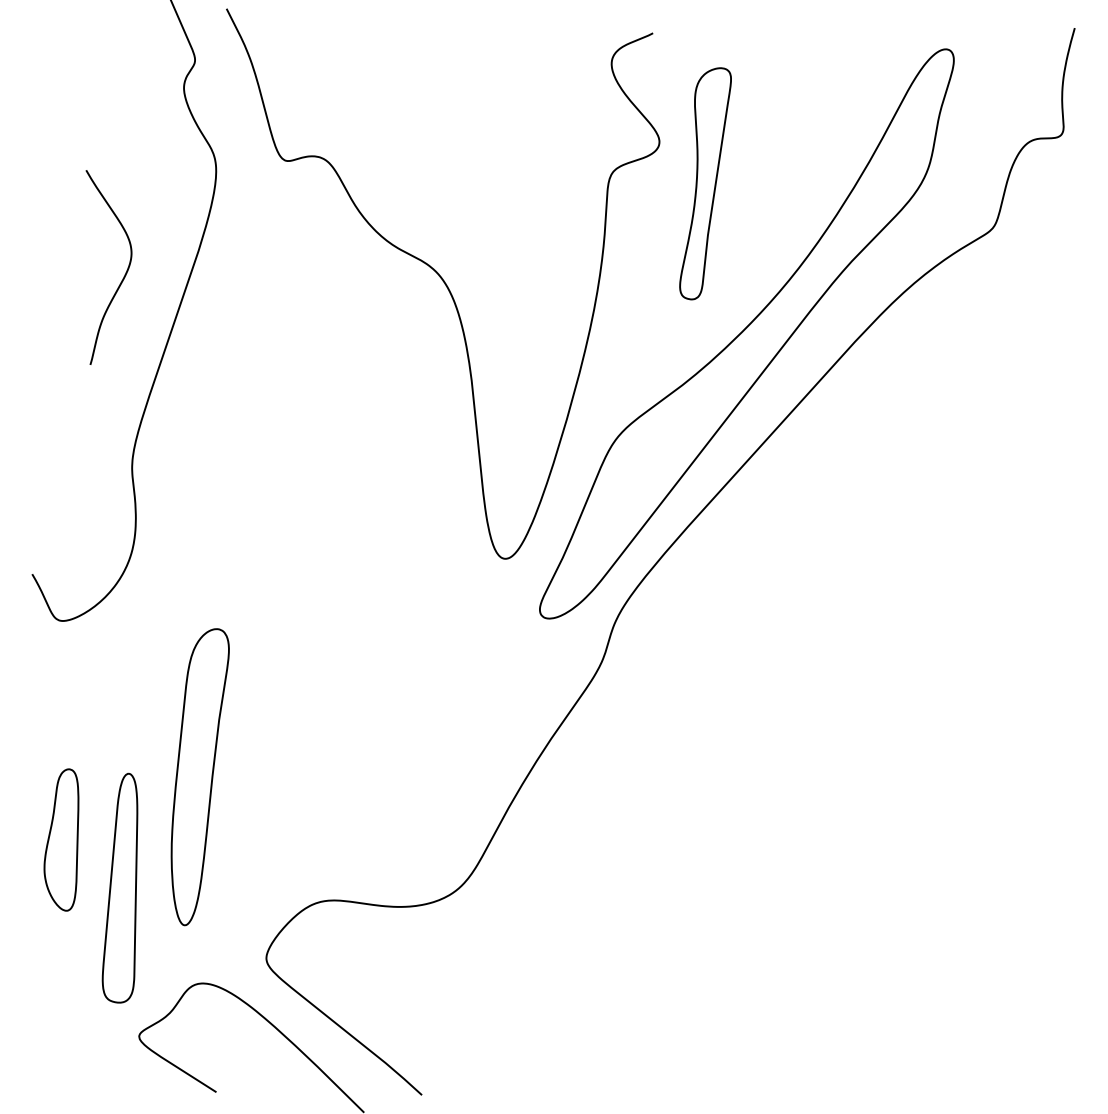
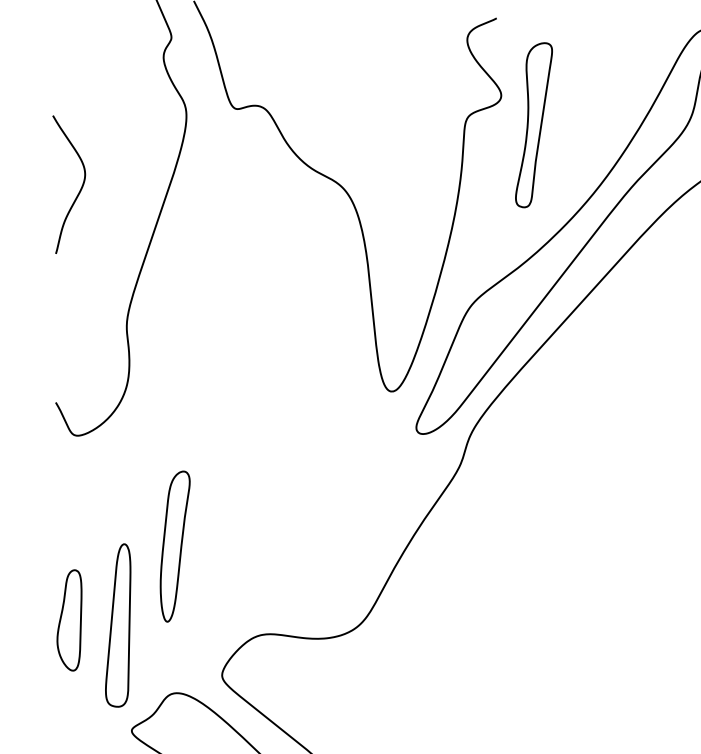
curve: (124, 274) -> (80, 189), moved
part: (200, 776) -> (175, 546), size x0.71
part: (61, 839) -> (69, 620), moved

